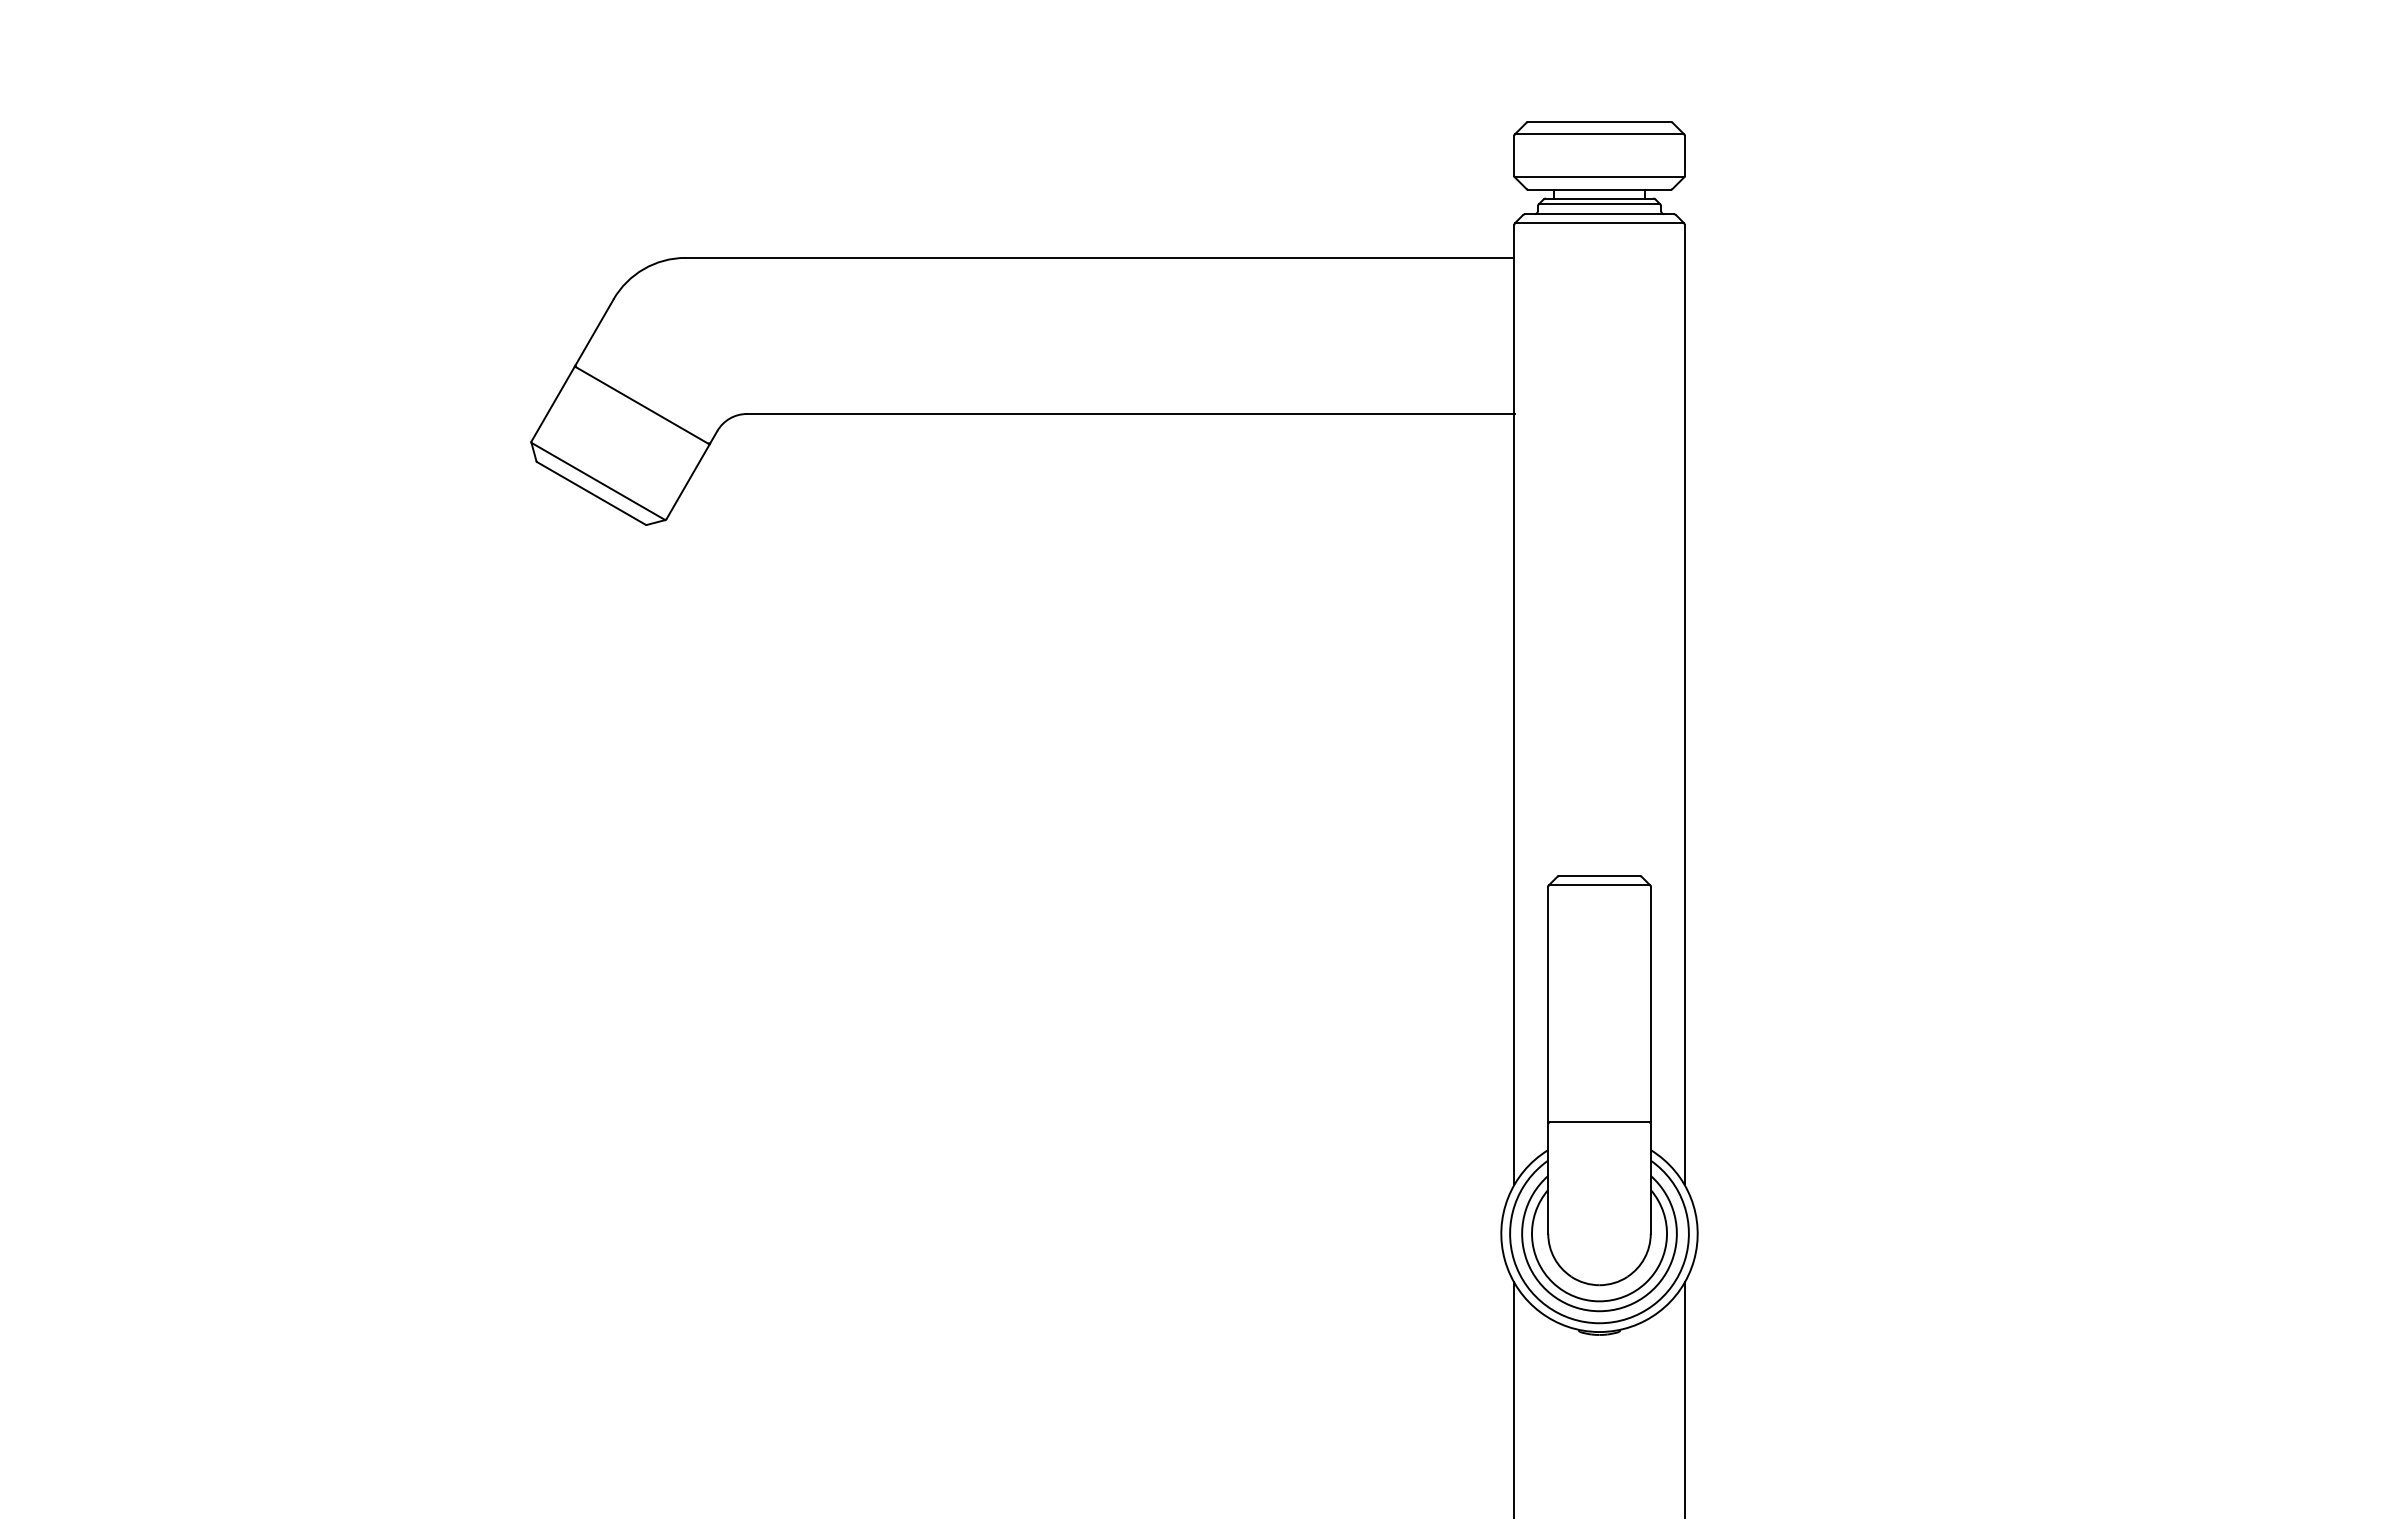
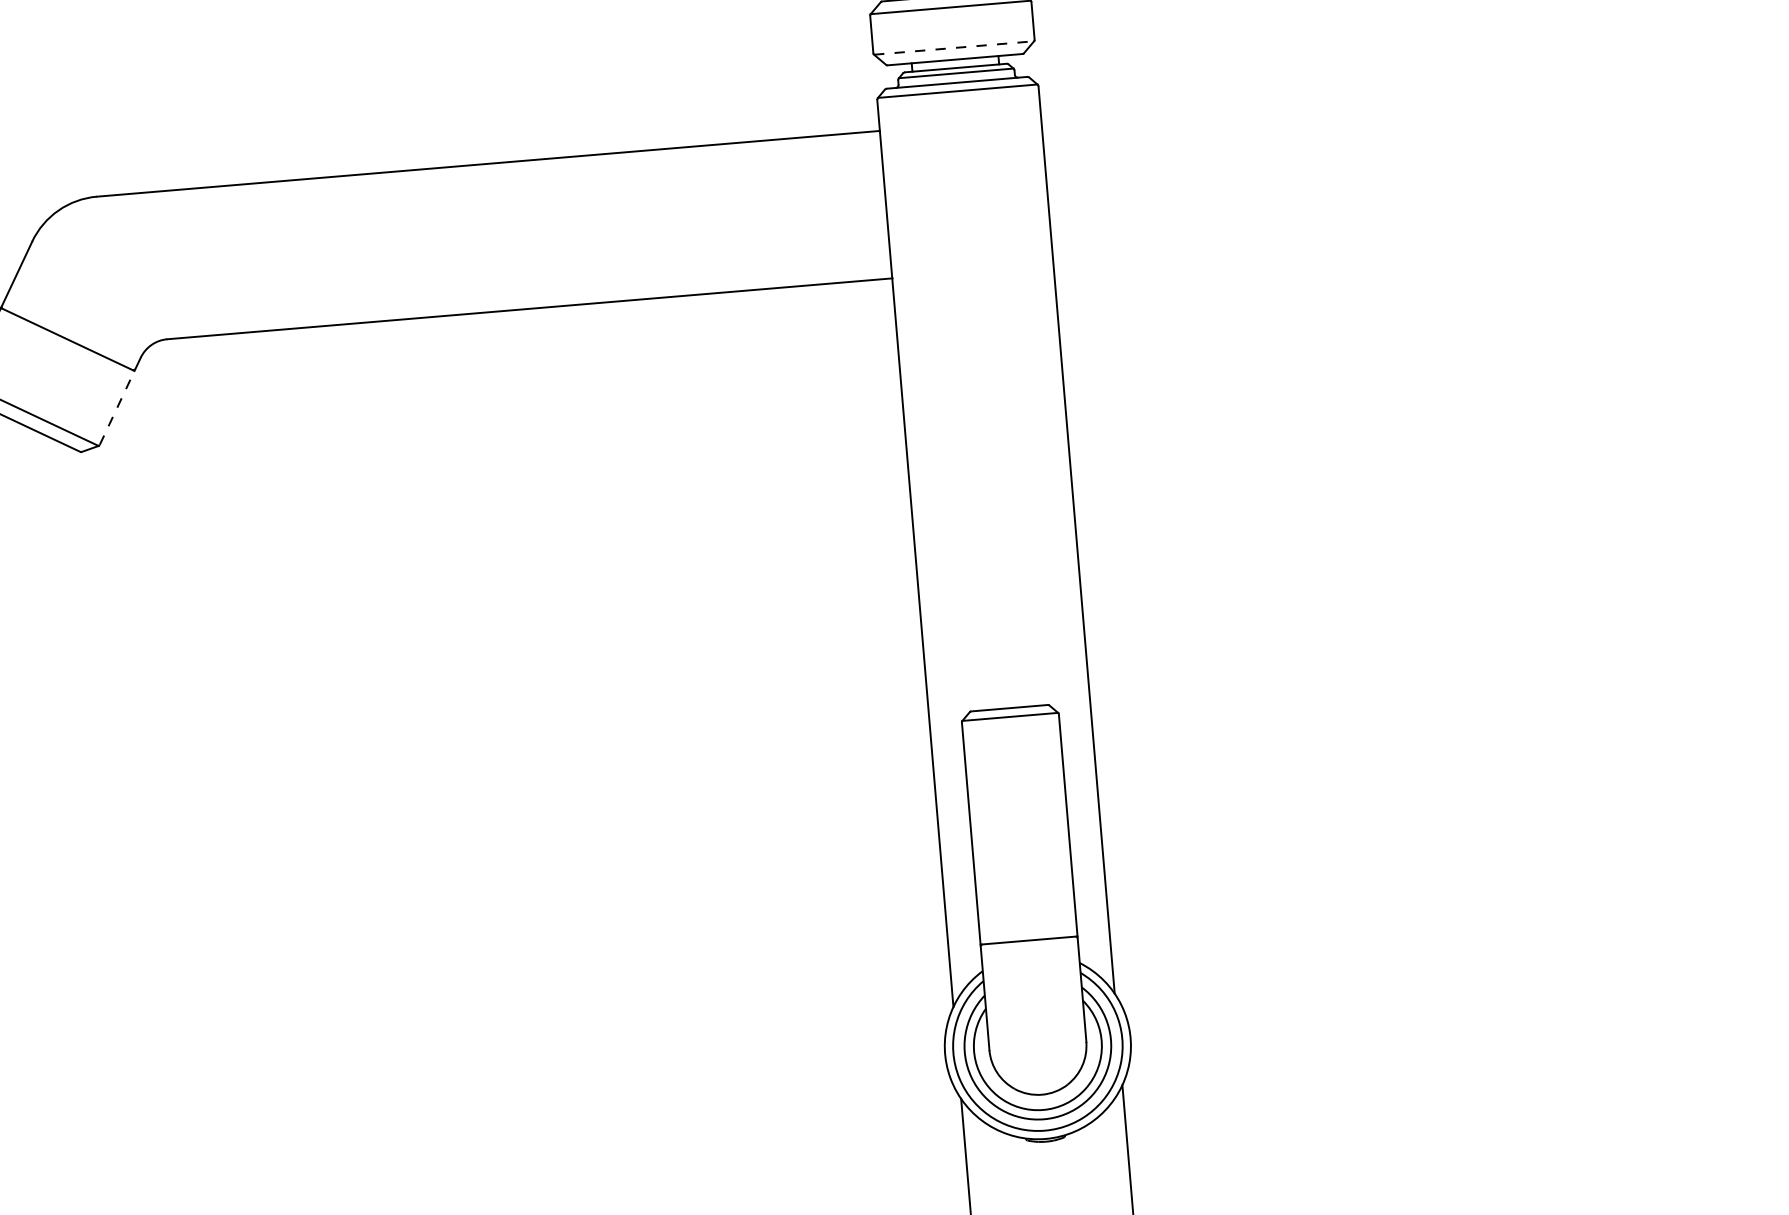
line: (1599, 177) -> (954, 48), solid -> dashed
line: (688, 481) -> (117, 407), solid -> dashed

